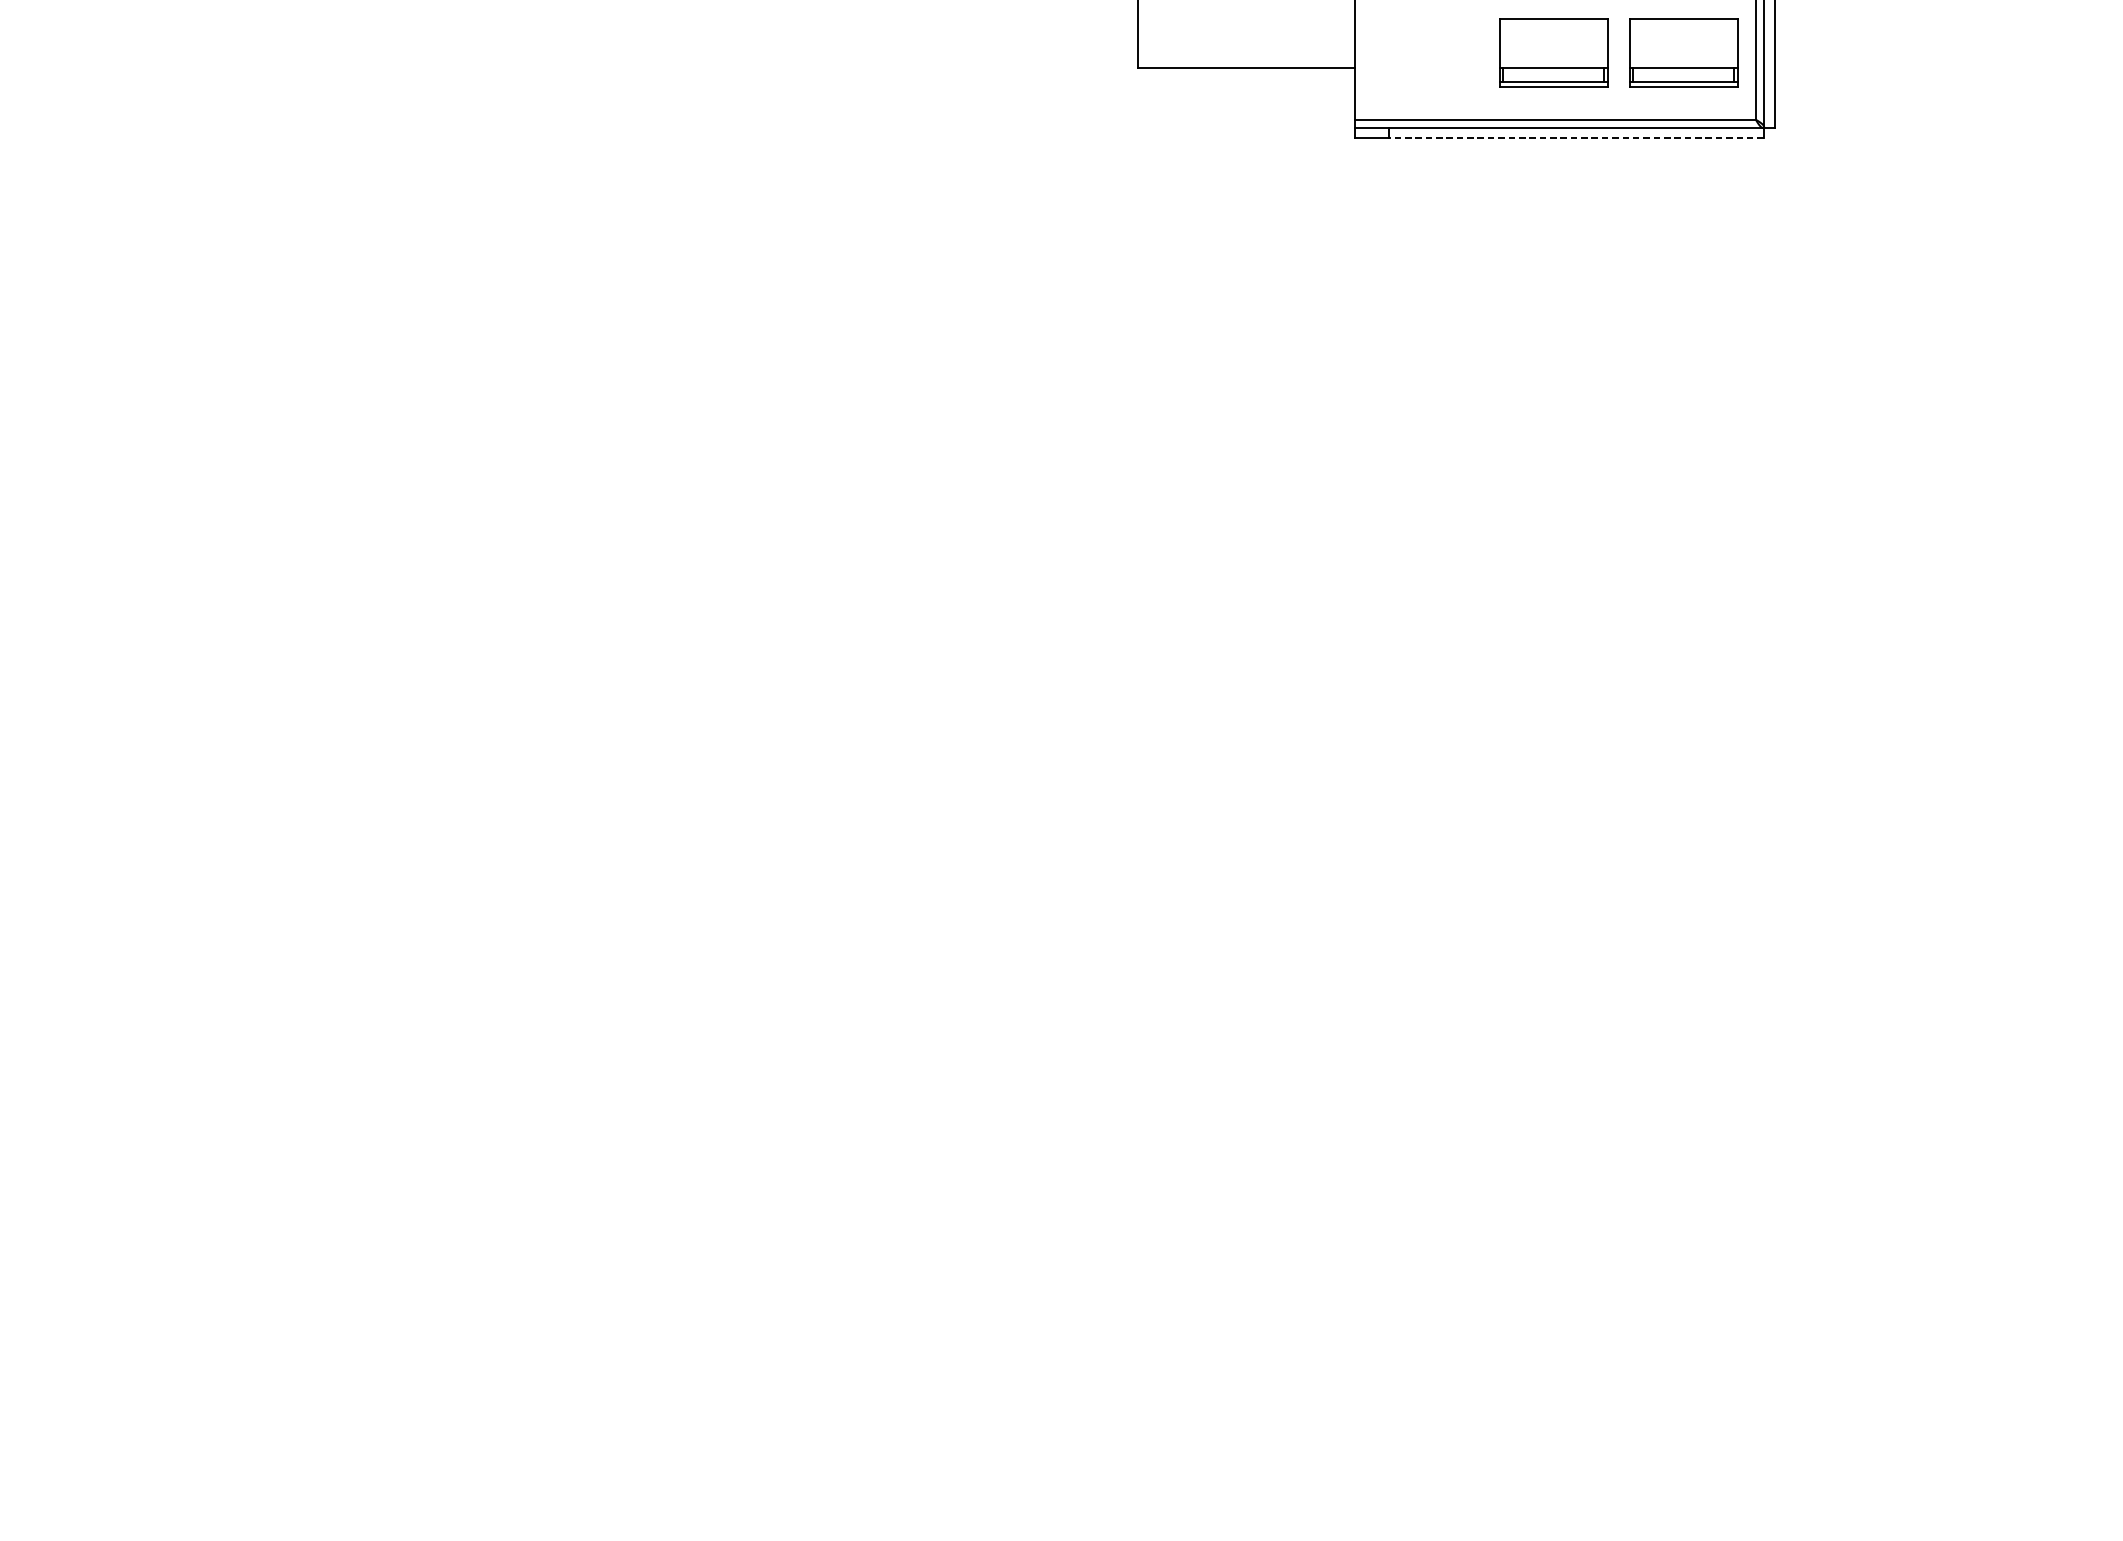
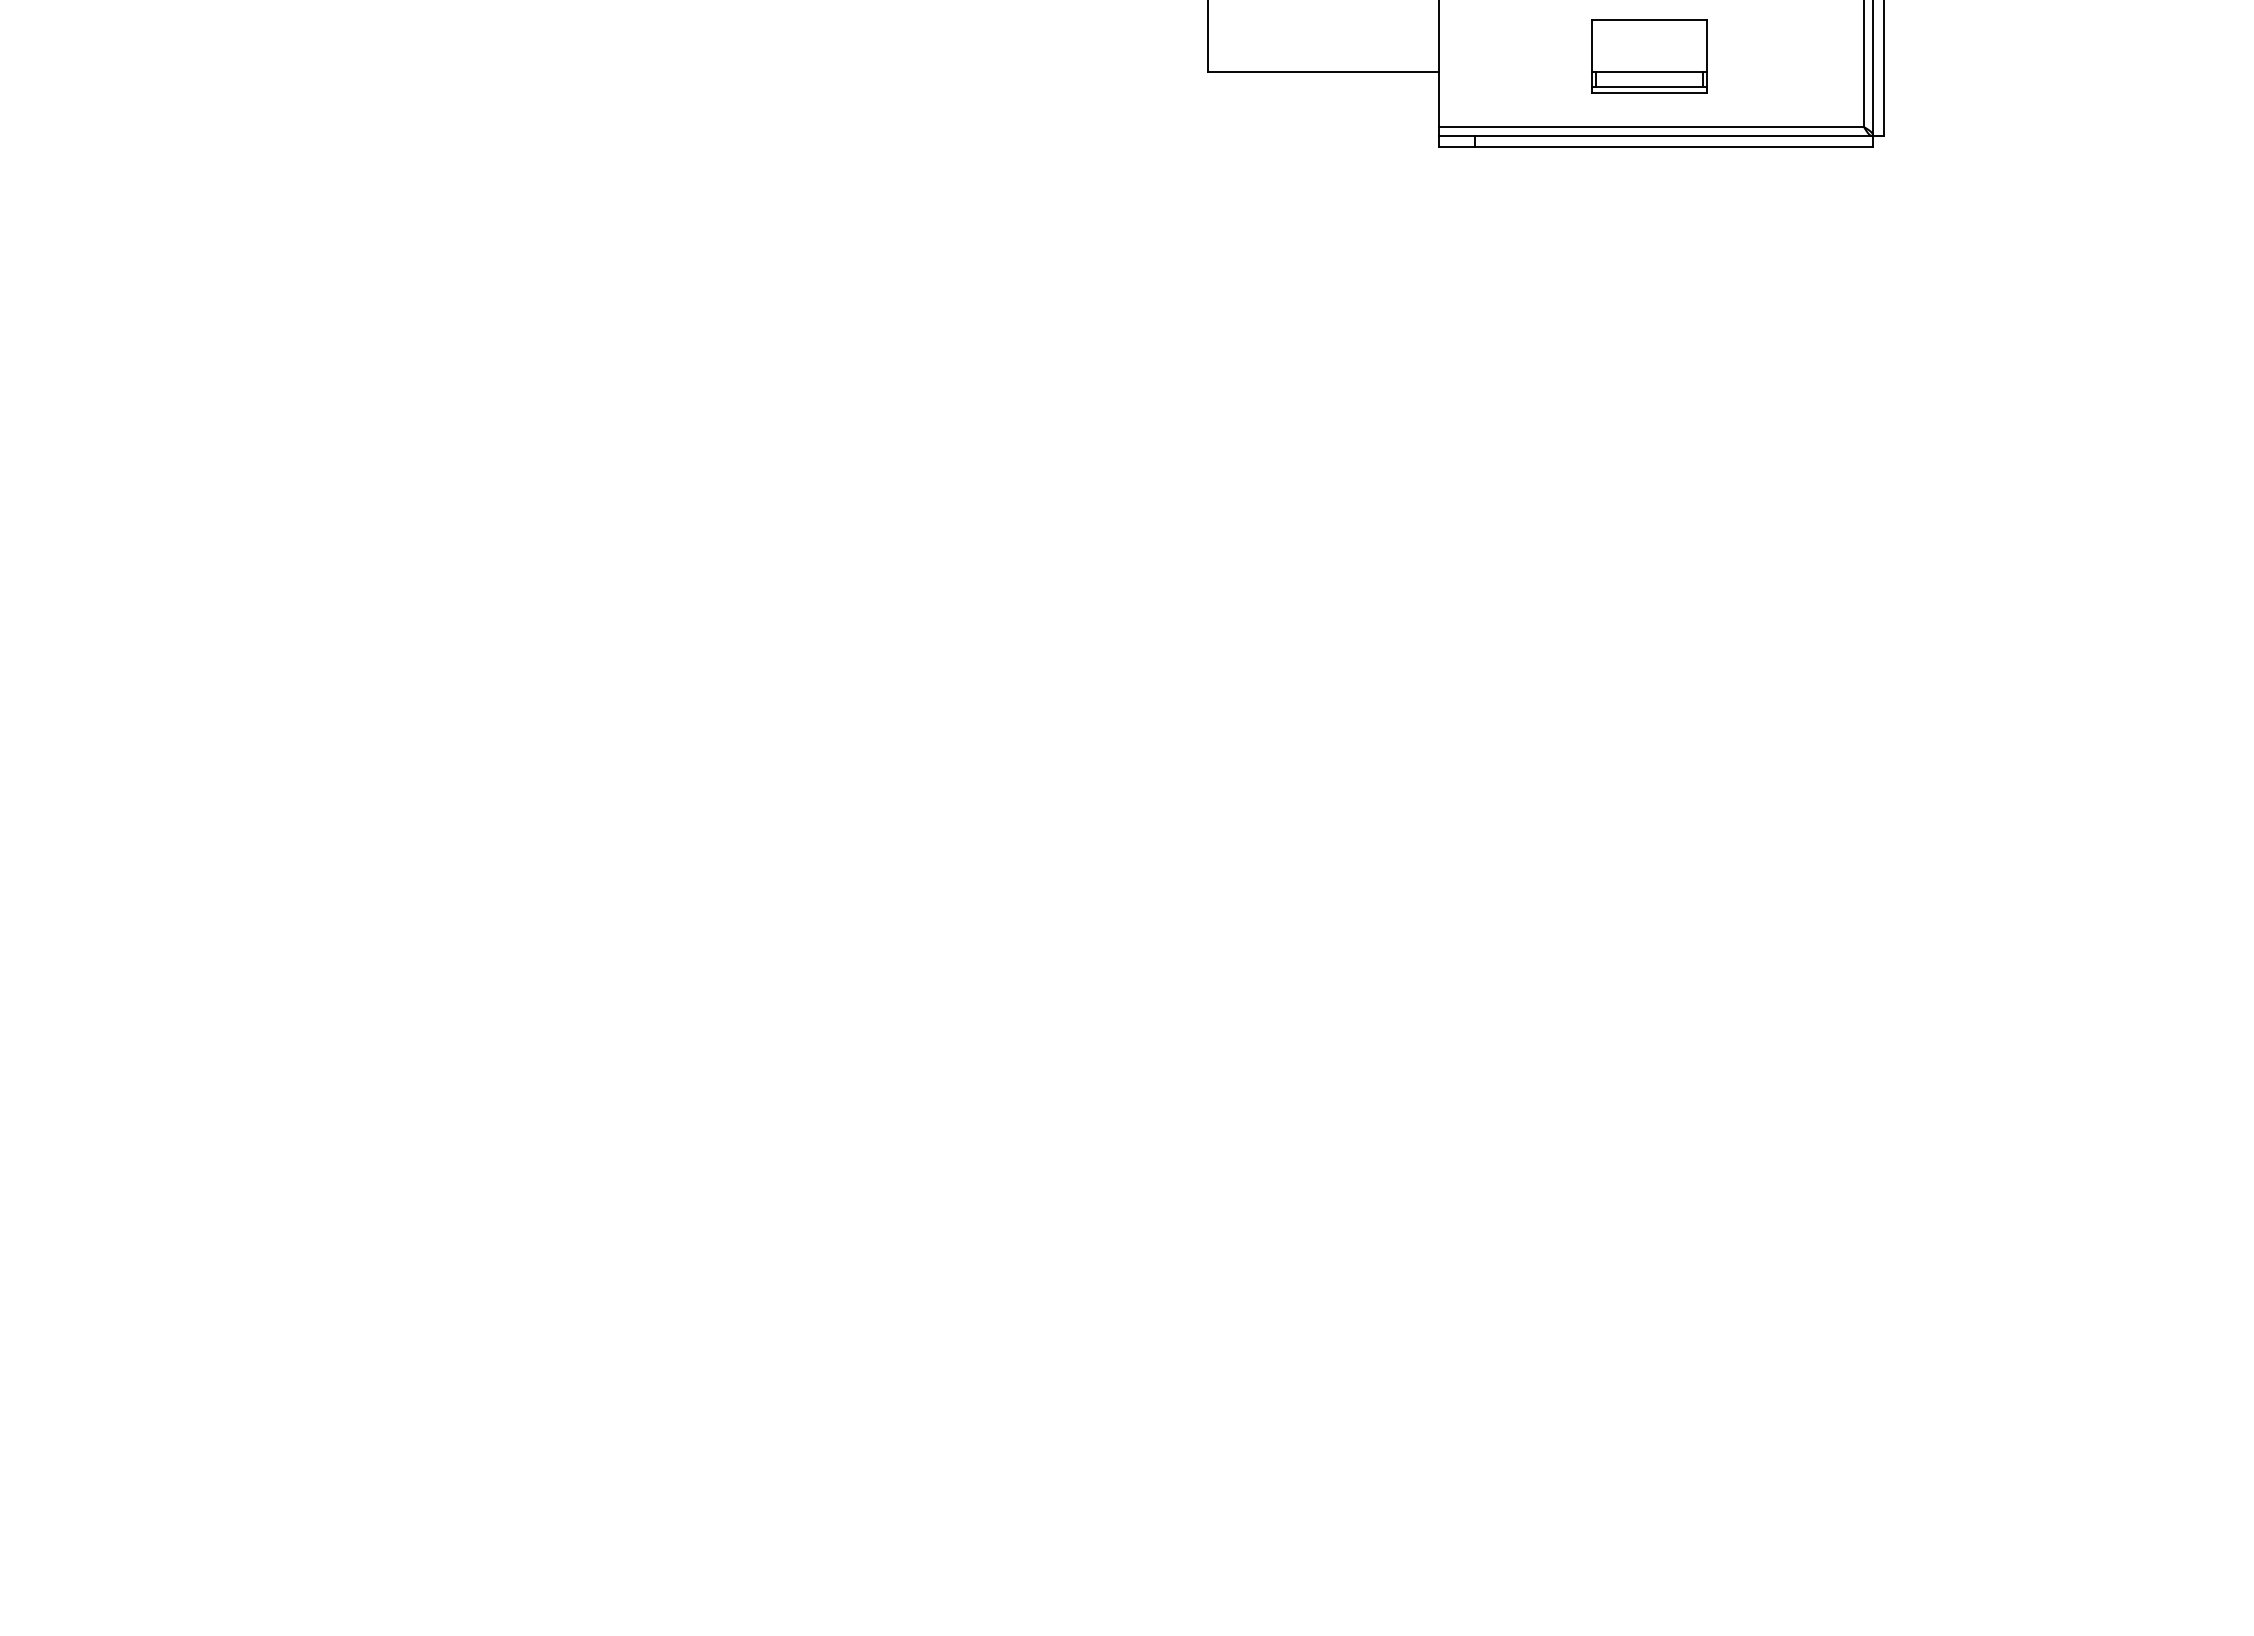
part: (1683, 53) -> (1787, 56), removed
line: (1576, 138) -> (1673, 147), dashed -> solid

